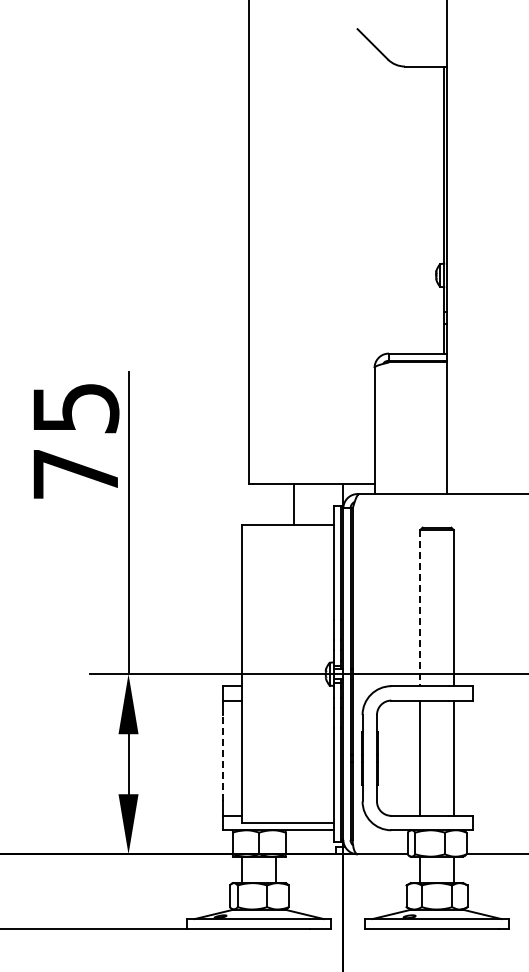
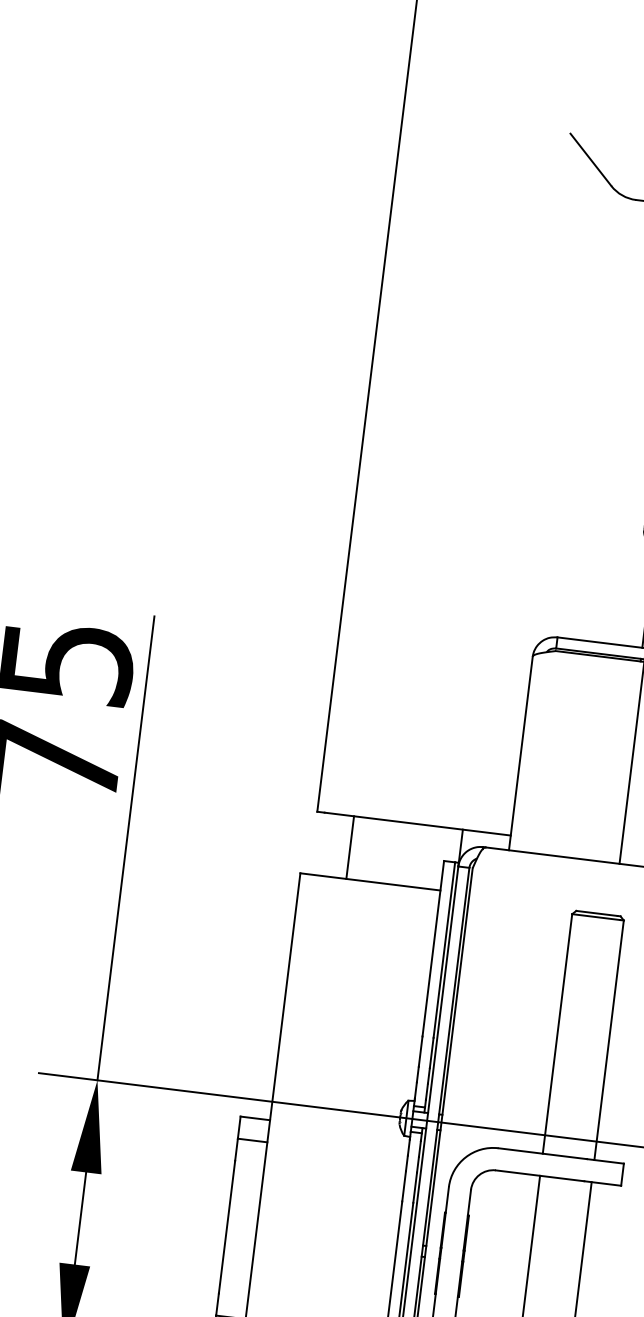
line: (294, 504) -> (350, 847), moved
line: (420, 608) -> (557, 1034), dashed -> solid
line: (223, 757) -> (227, 1226), dashed -> solid

